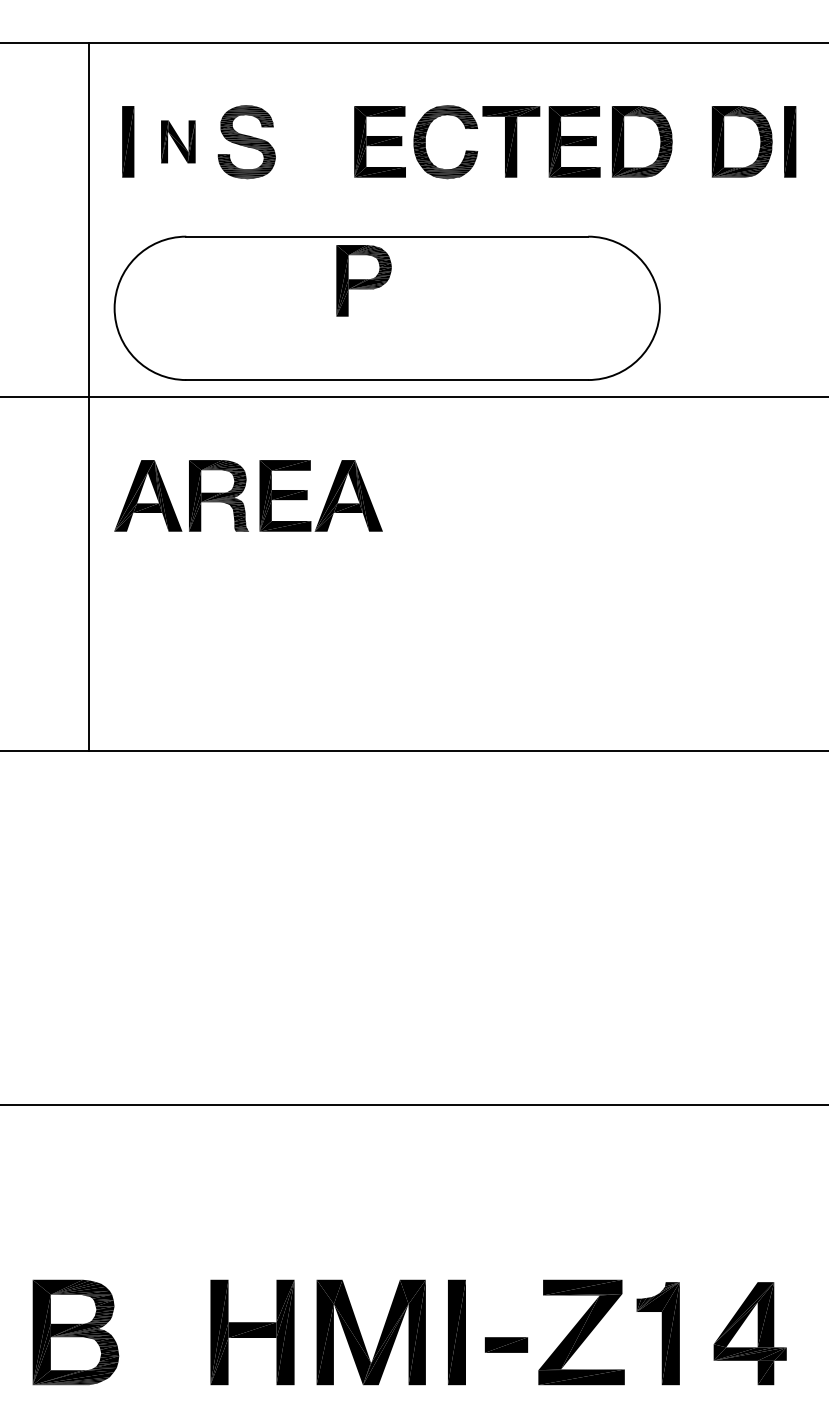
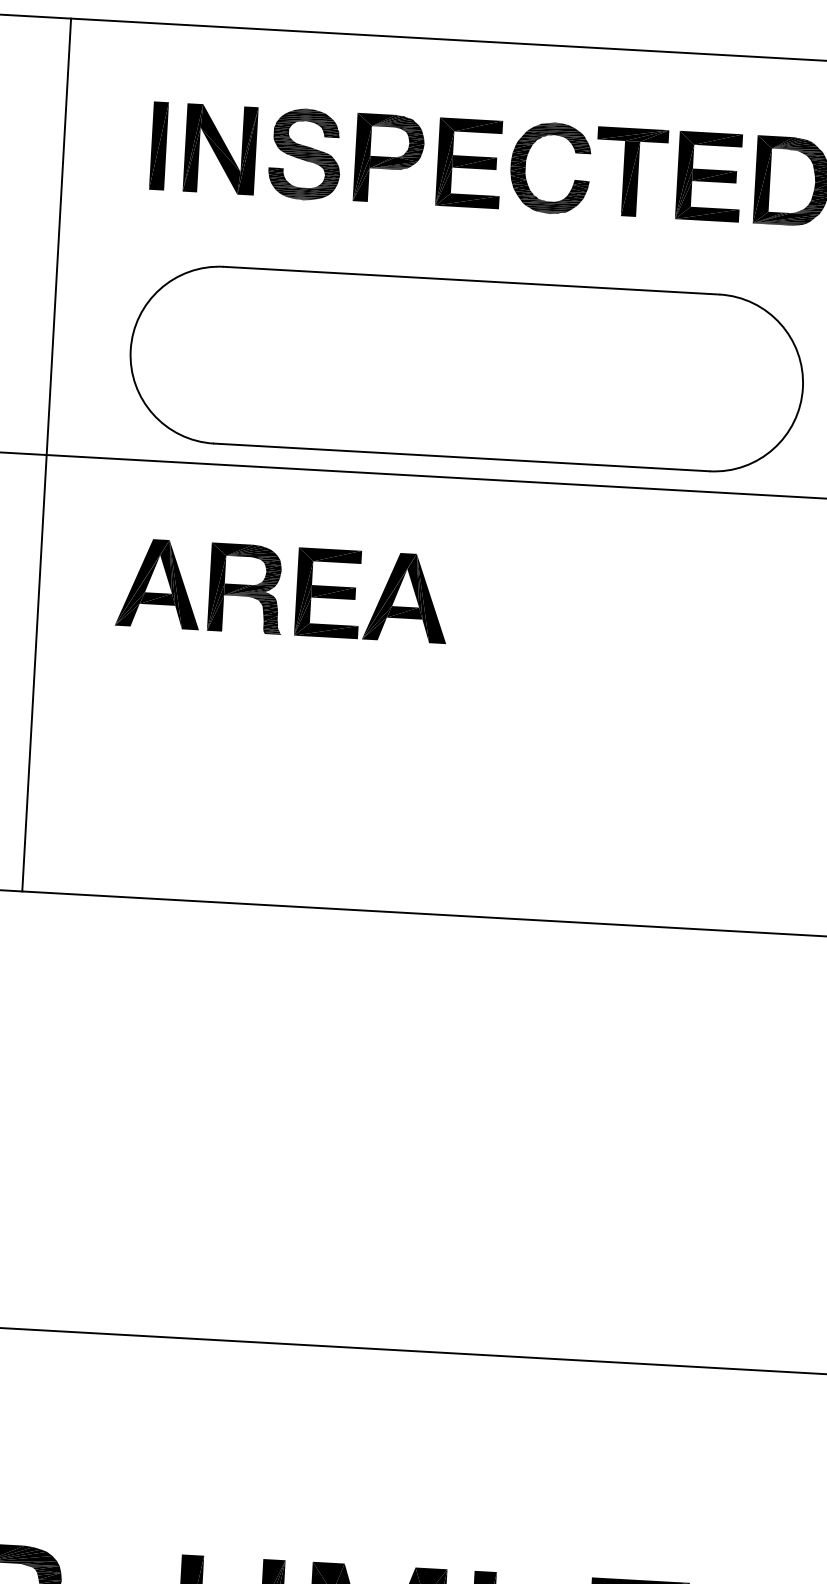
part: (178, 141) -> (220, 148), size x1.67
part: (363, 280) -> (388, 158), moved
line: (89, 396) -> (46, 454), moved

